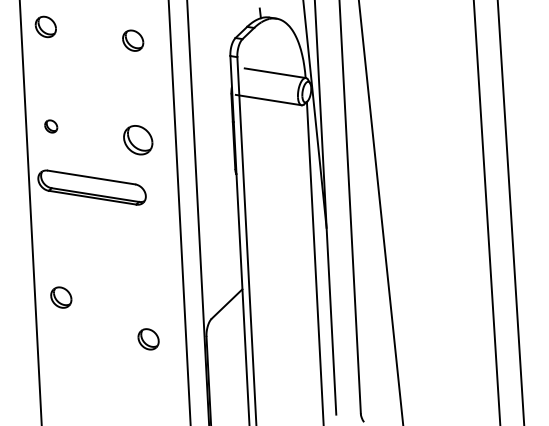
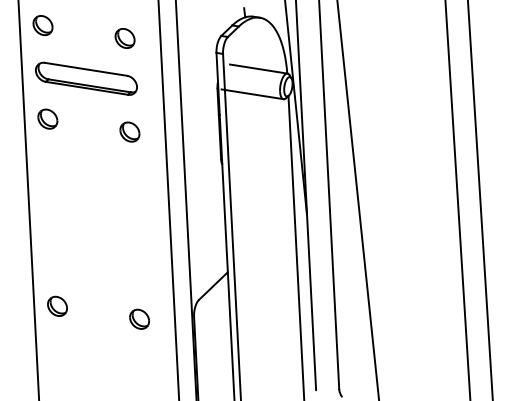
part: (51, 126) -> (48, 119), size x1.67
part: (138, 140) -> (130, 132), size x0.71
part: (91, 187) -> (85, 78), moved
part: (61, 297) -> (57, 306), moved

